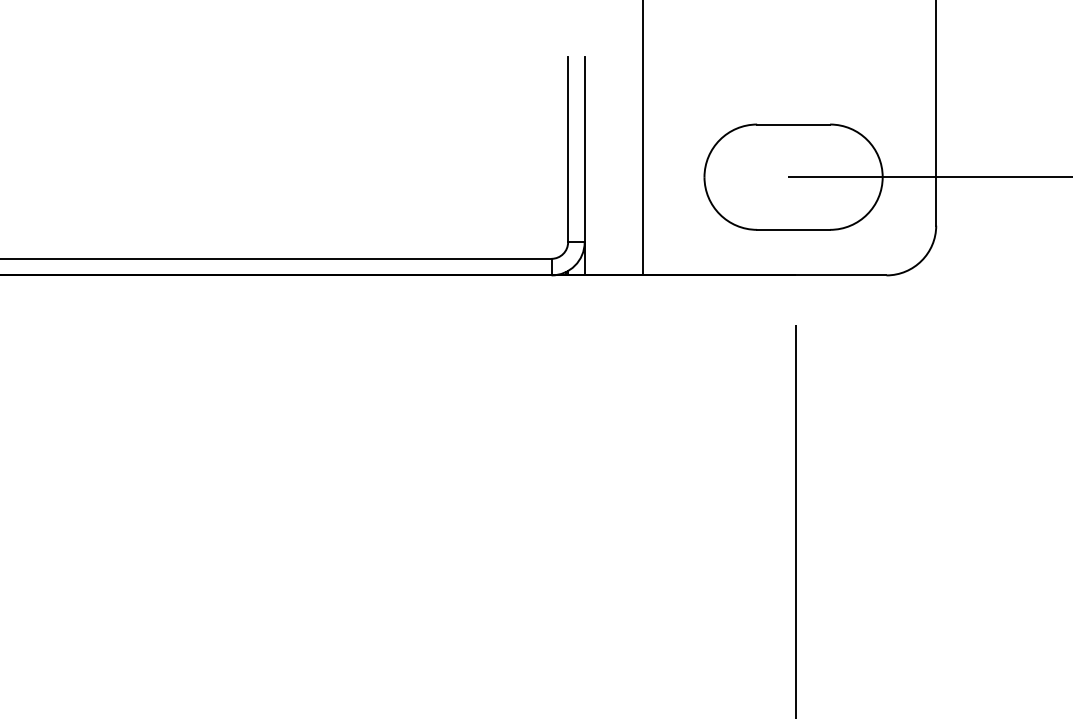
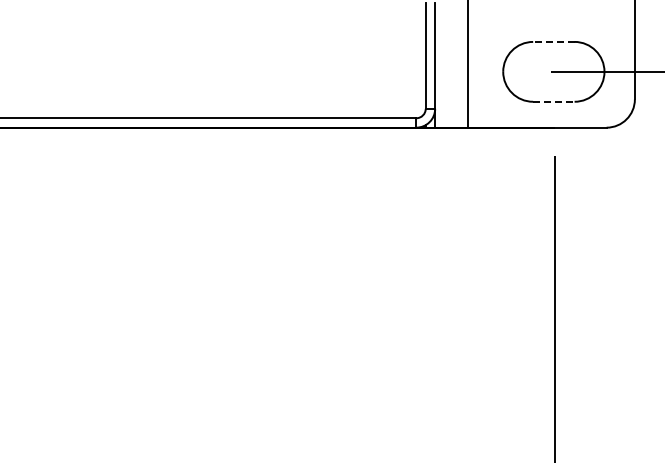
line: (792, 123) -> (553, 41), solid -> dashed
line: (792, 229) -> (553, 101), solid -> dashed

